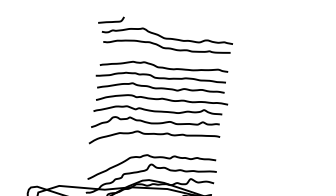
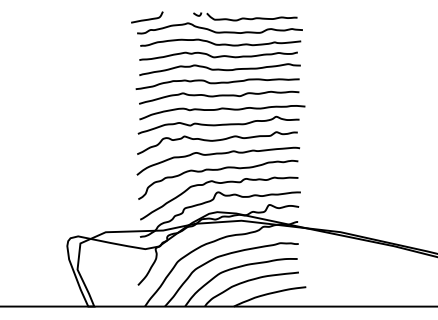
part: (188, 28) -> (245, 16), added
curve: (164, 56) -> (218, 55), added
curve: (153, 147) -> (218, 170), added

